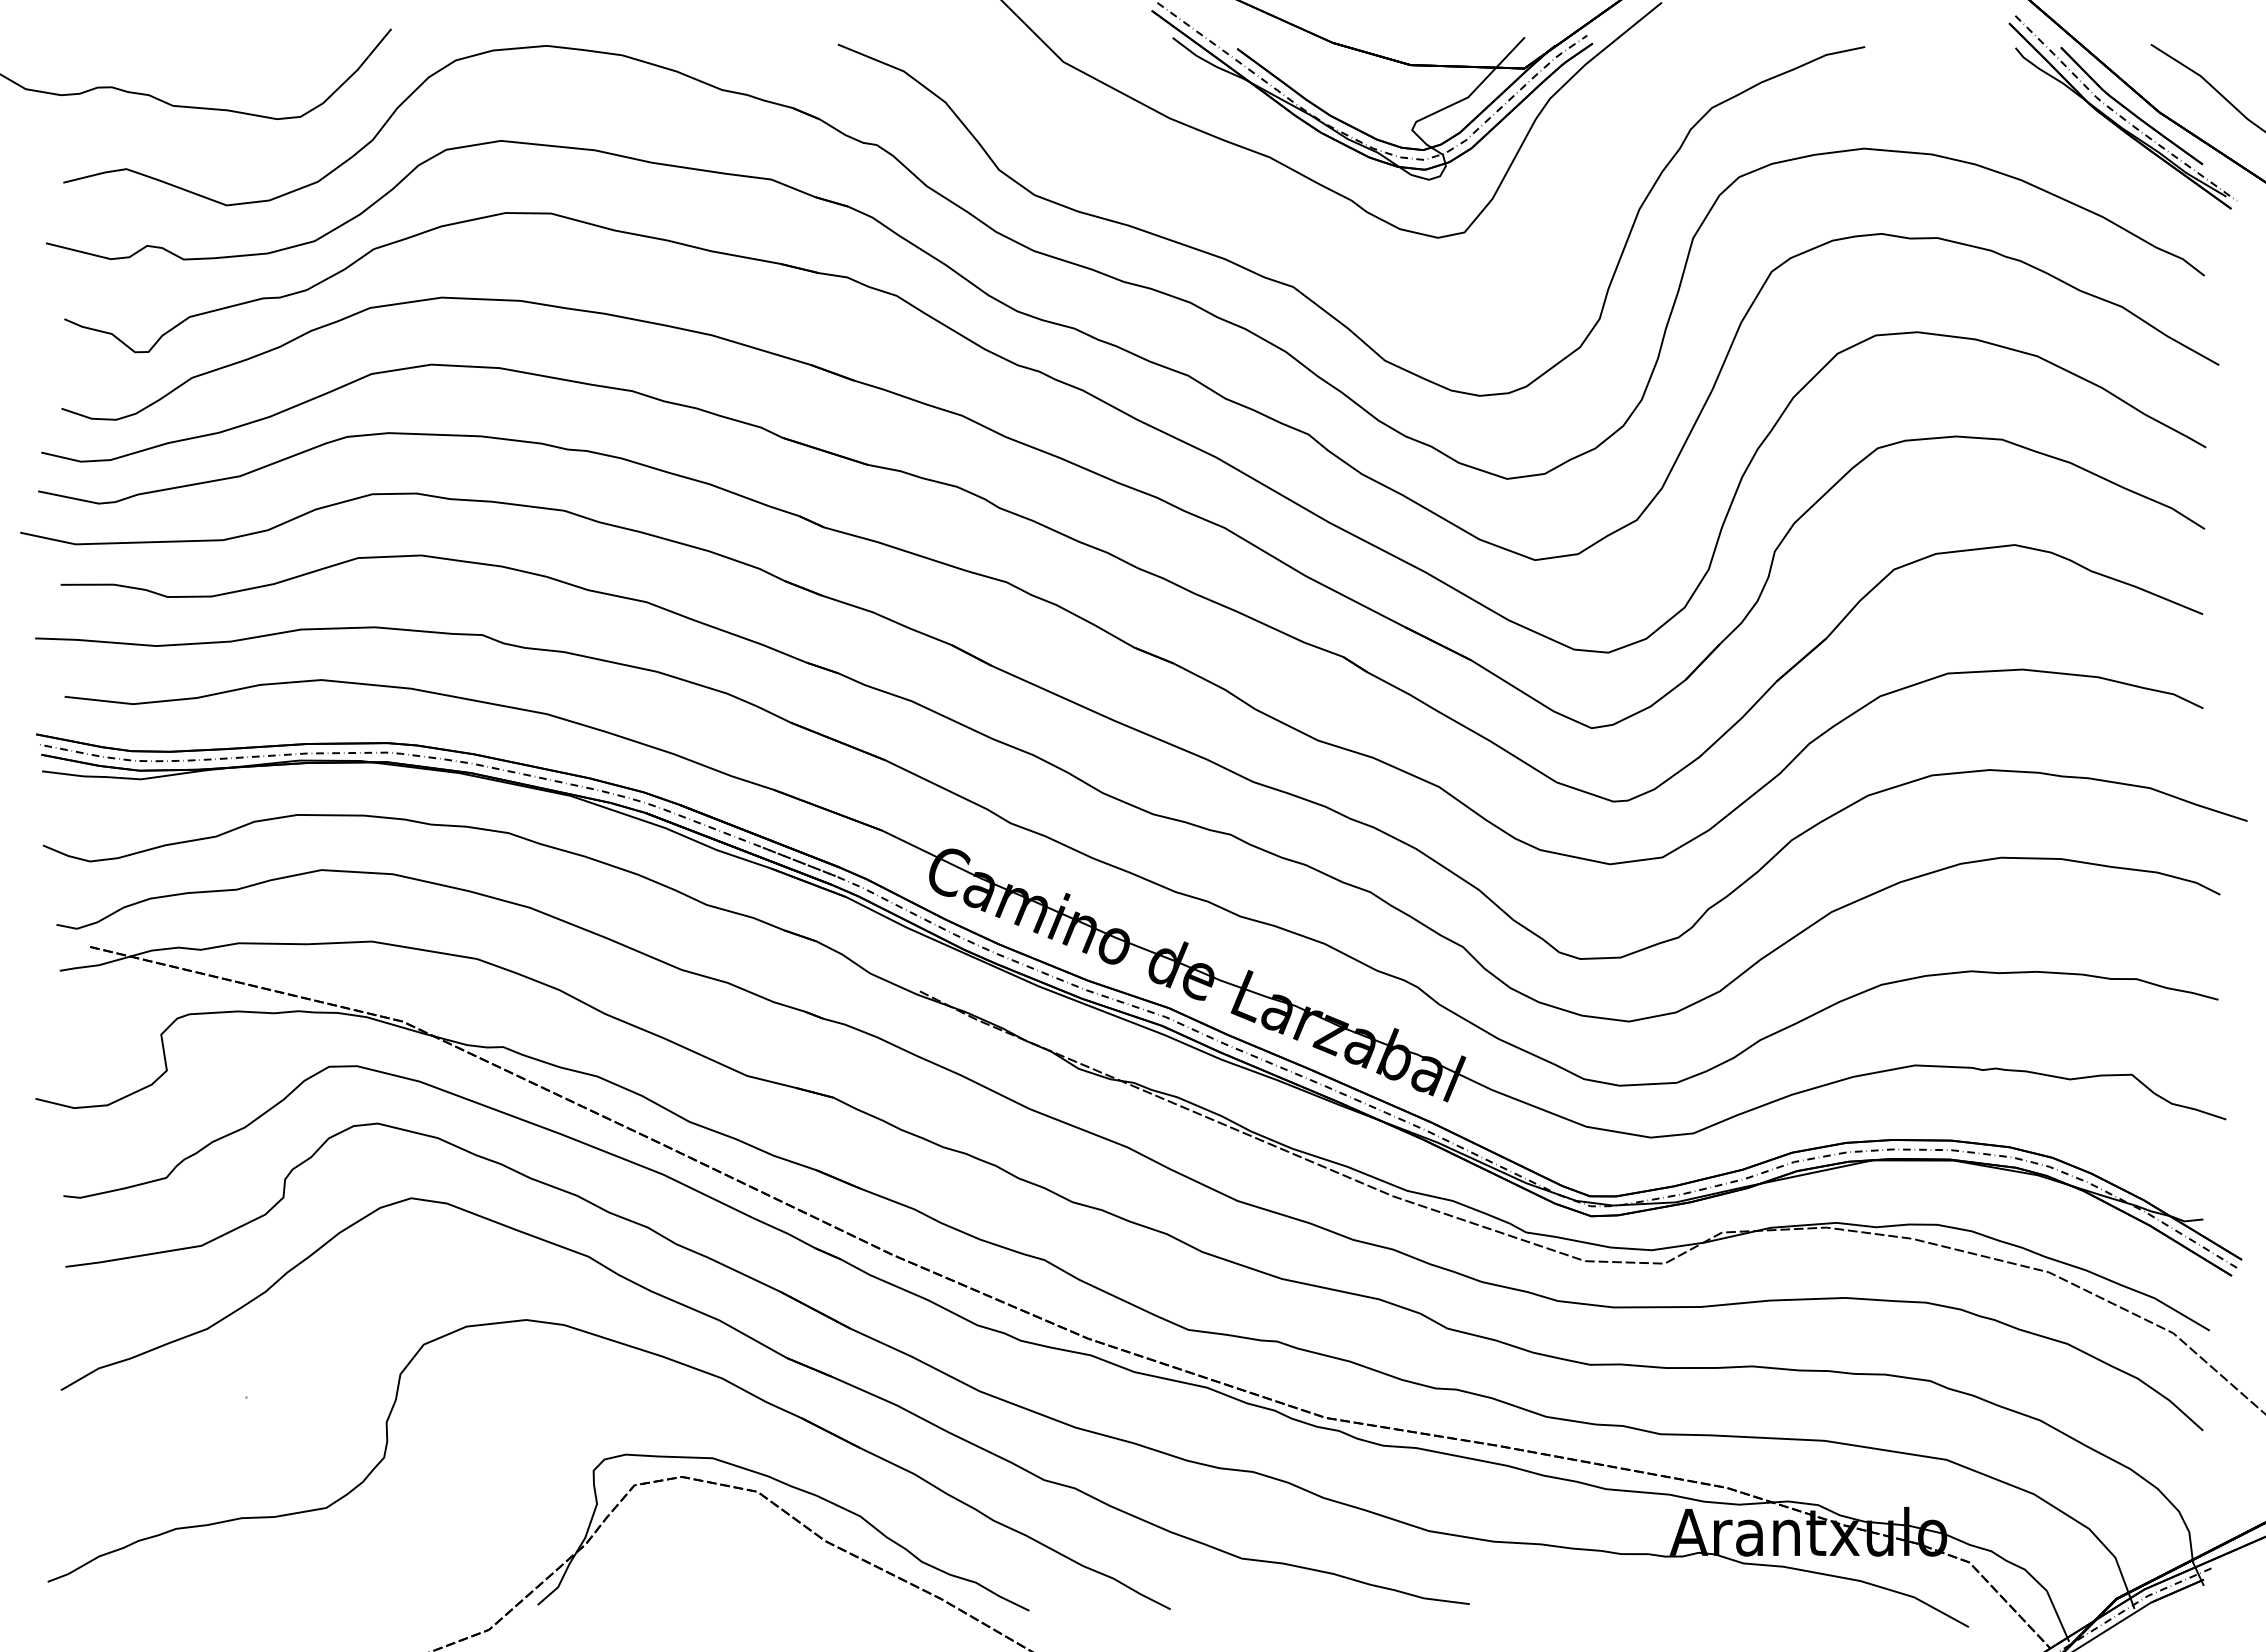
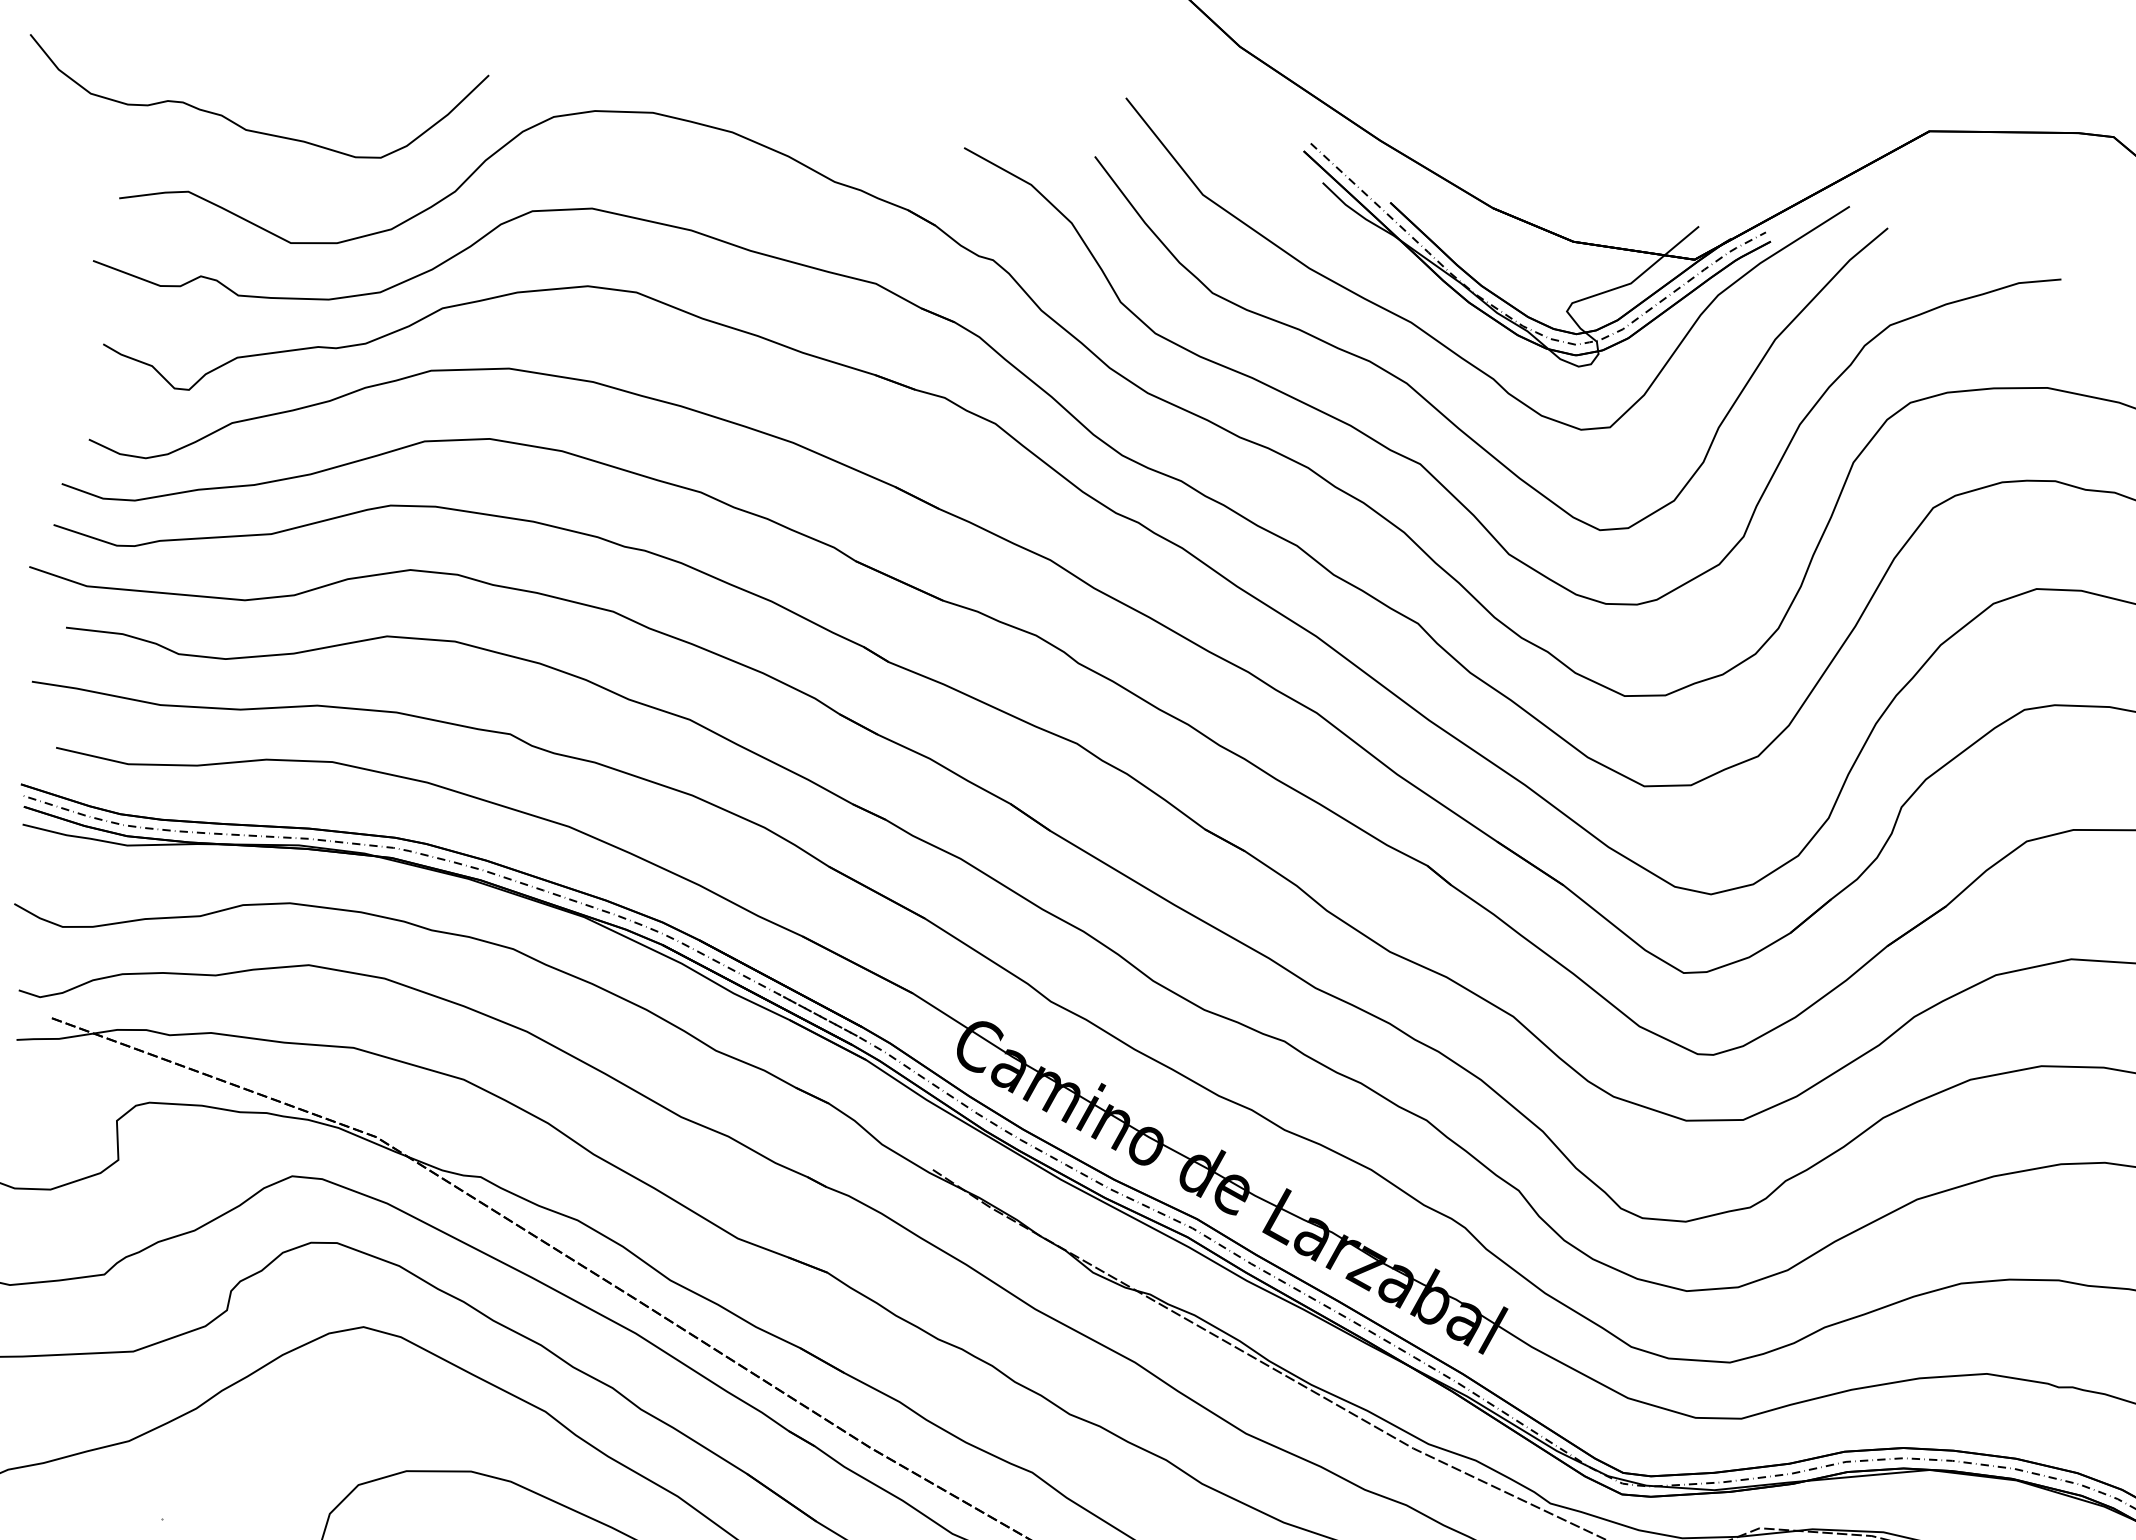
curve: (1292, 226) -> (1427, 399), added

